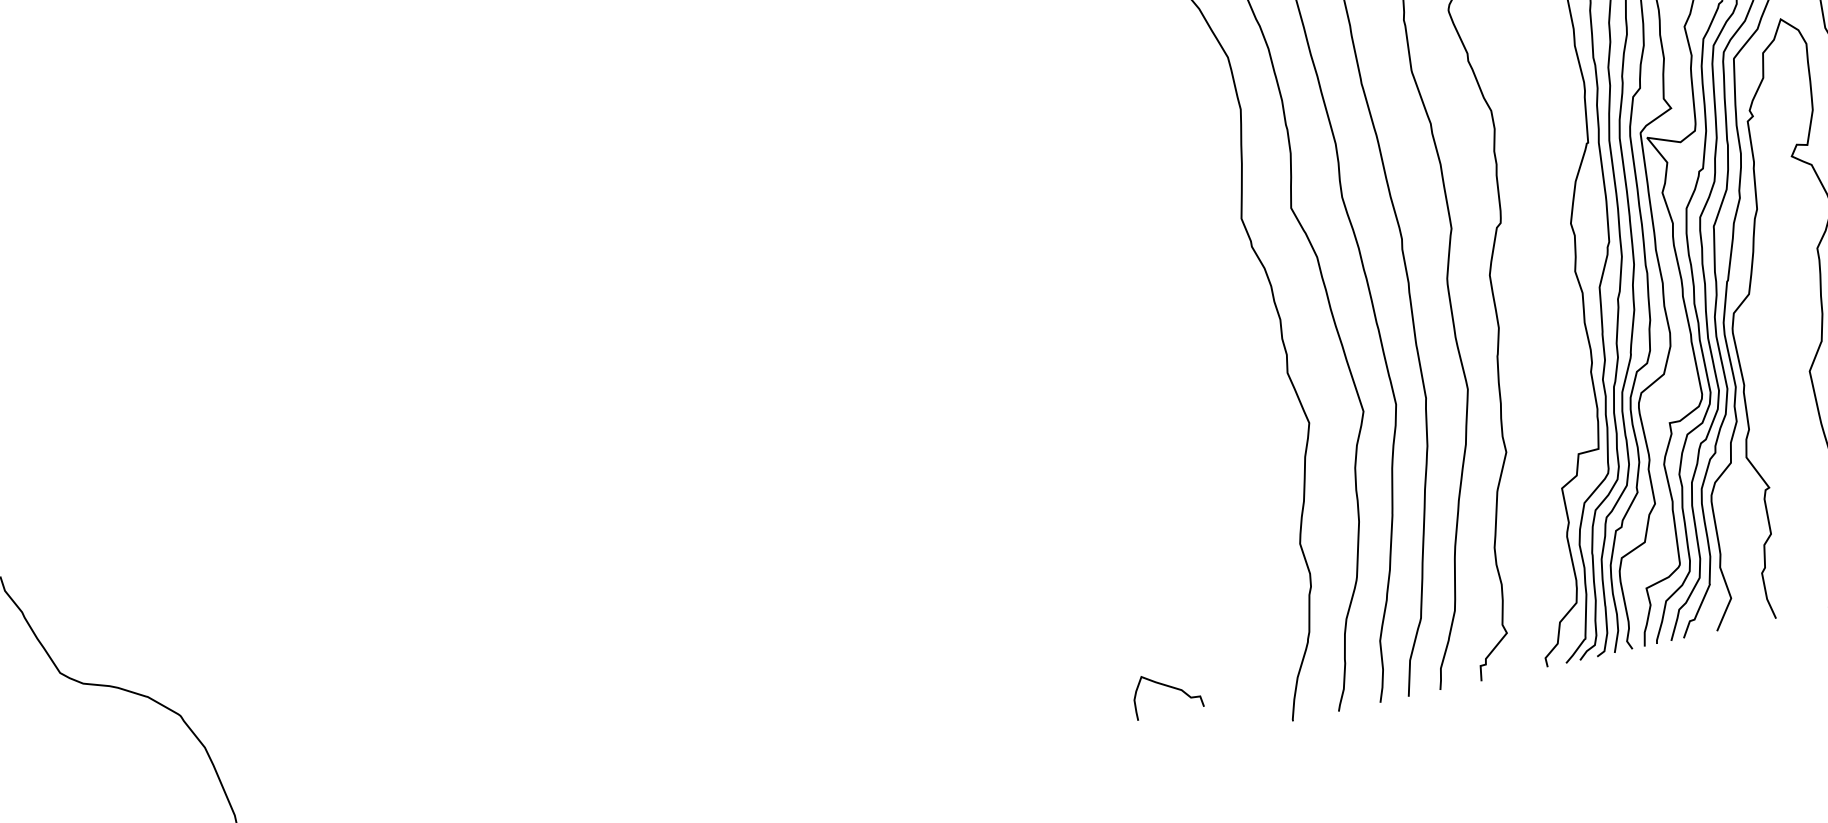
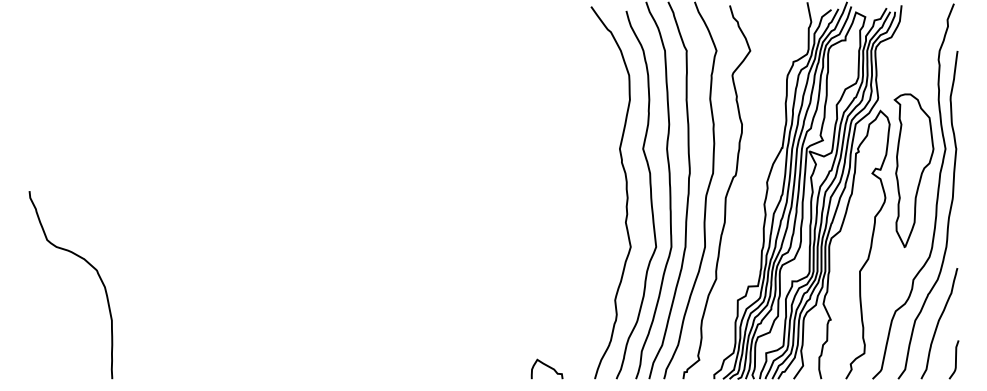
curve: (1163, 687) -> (546, 366), moved

